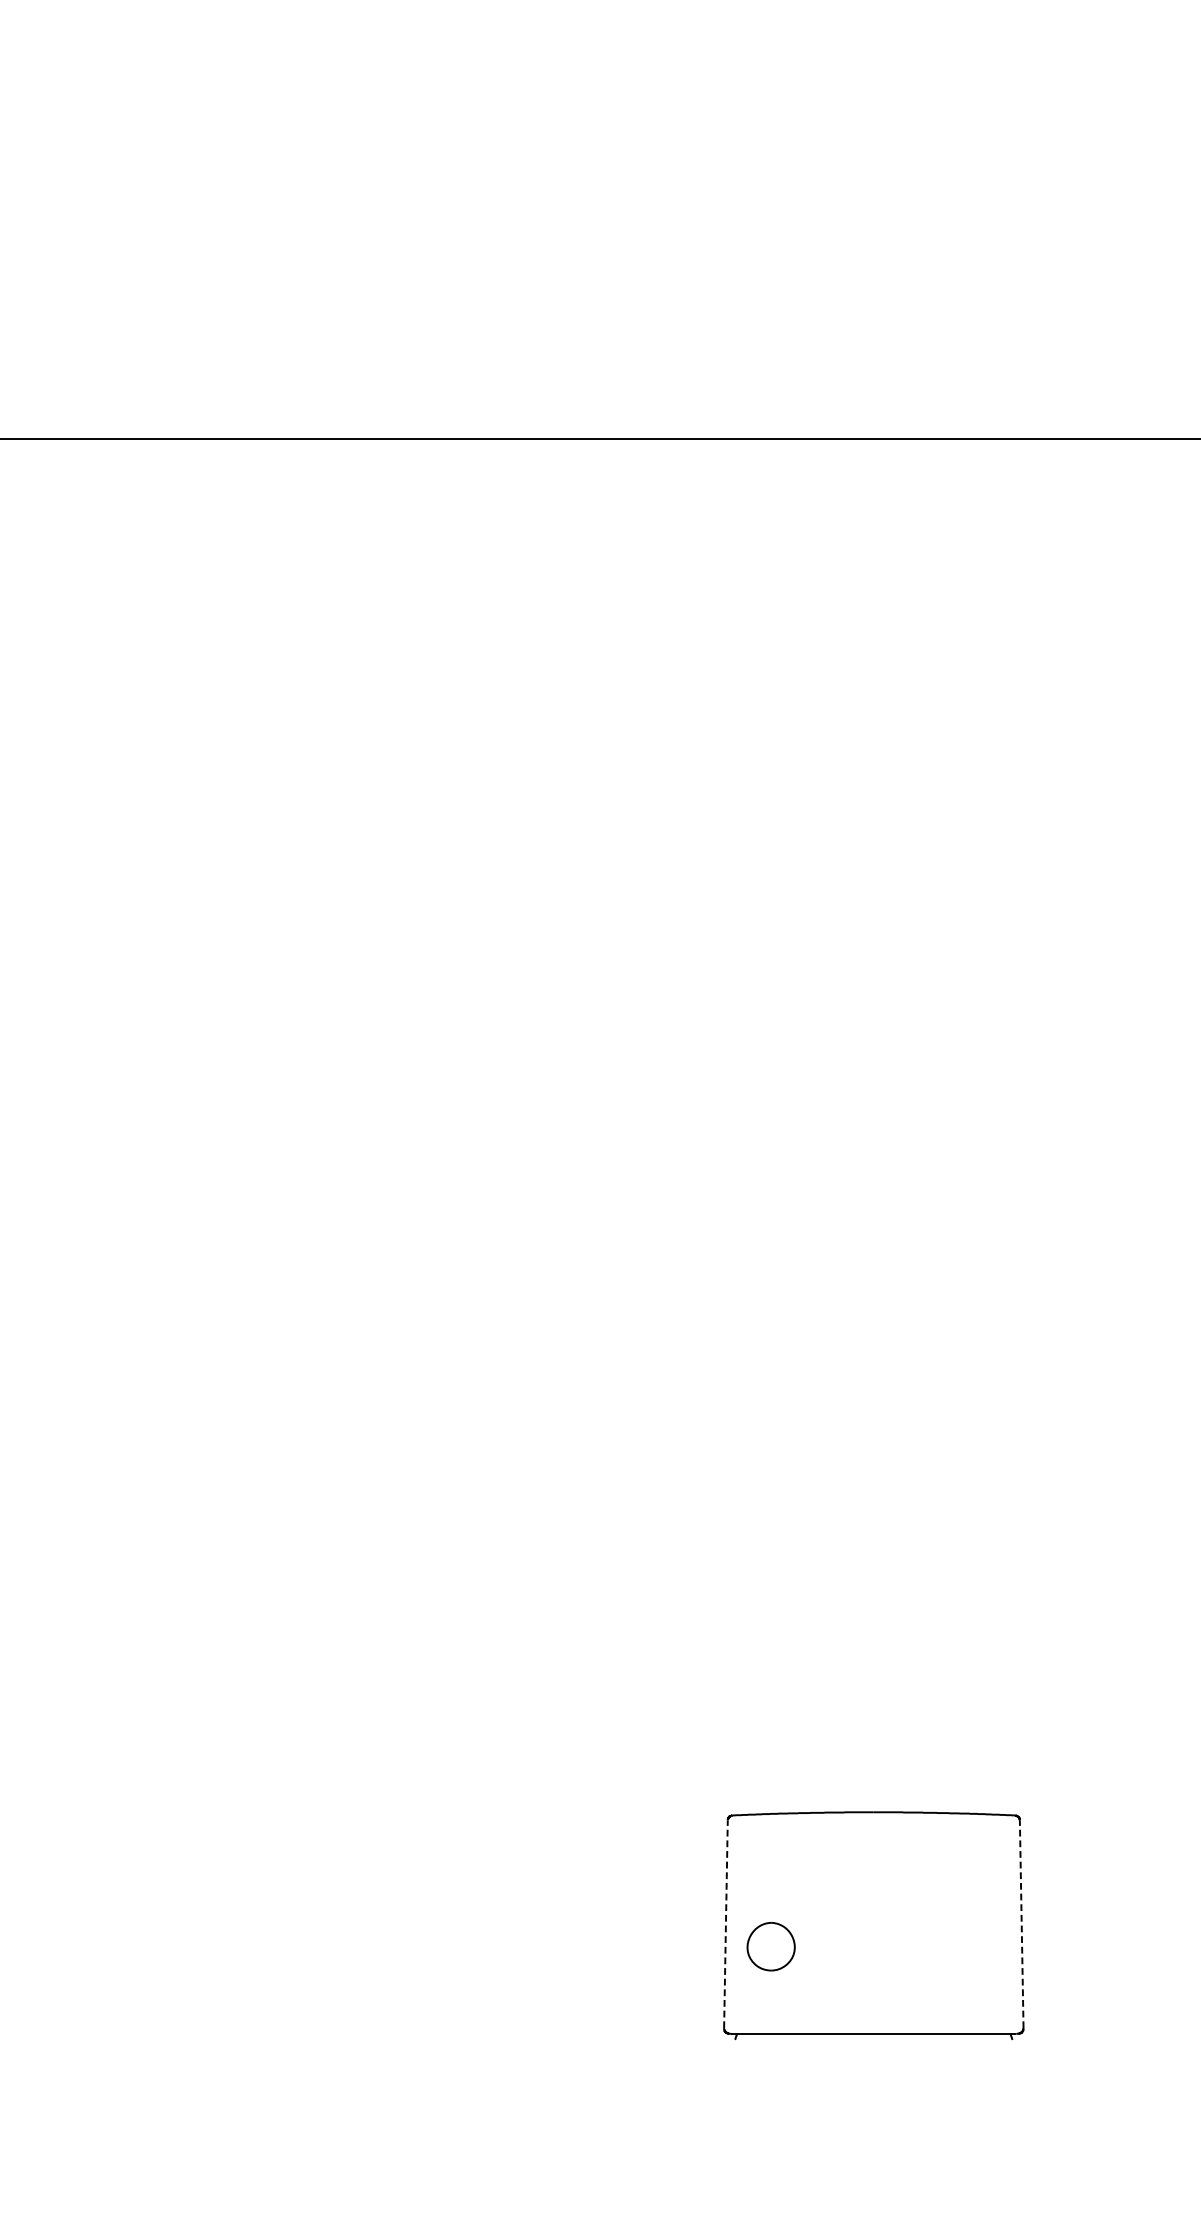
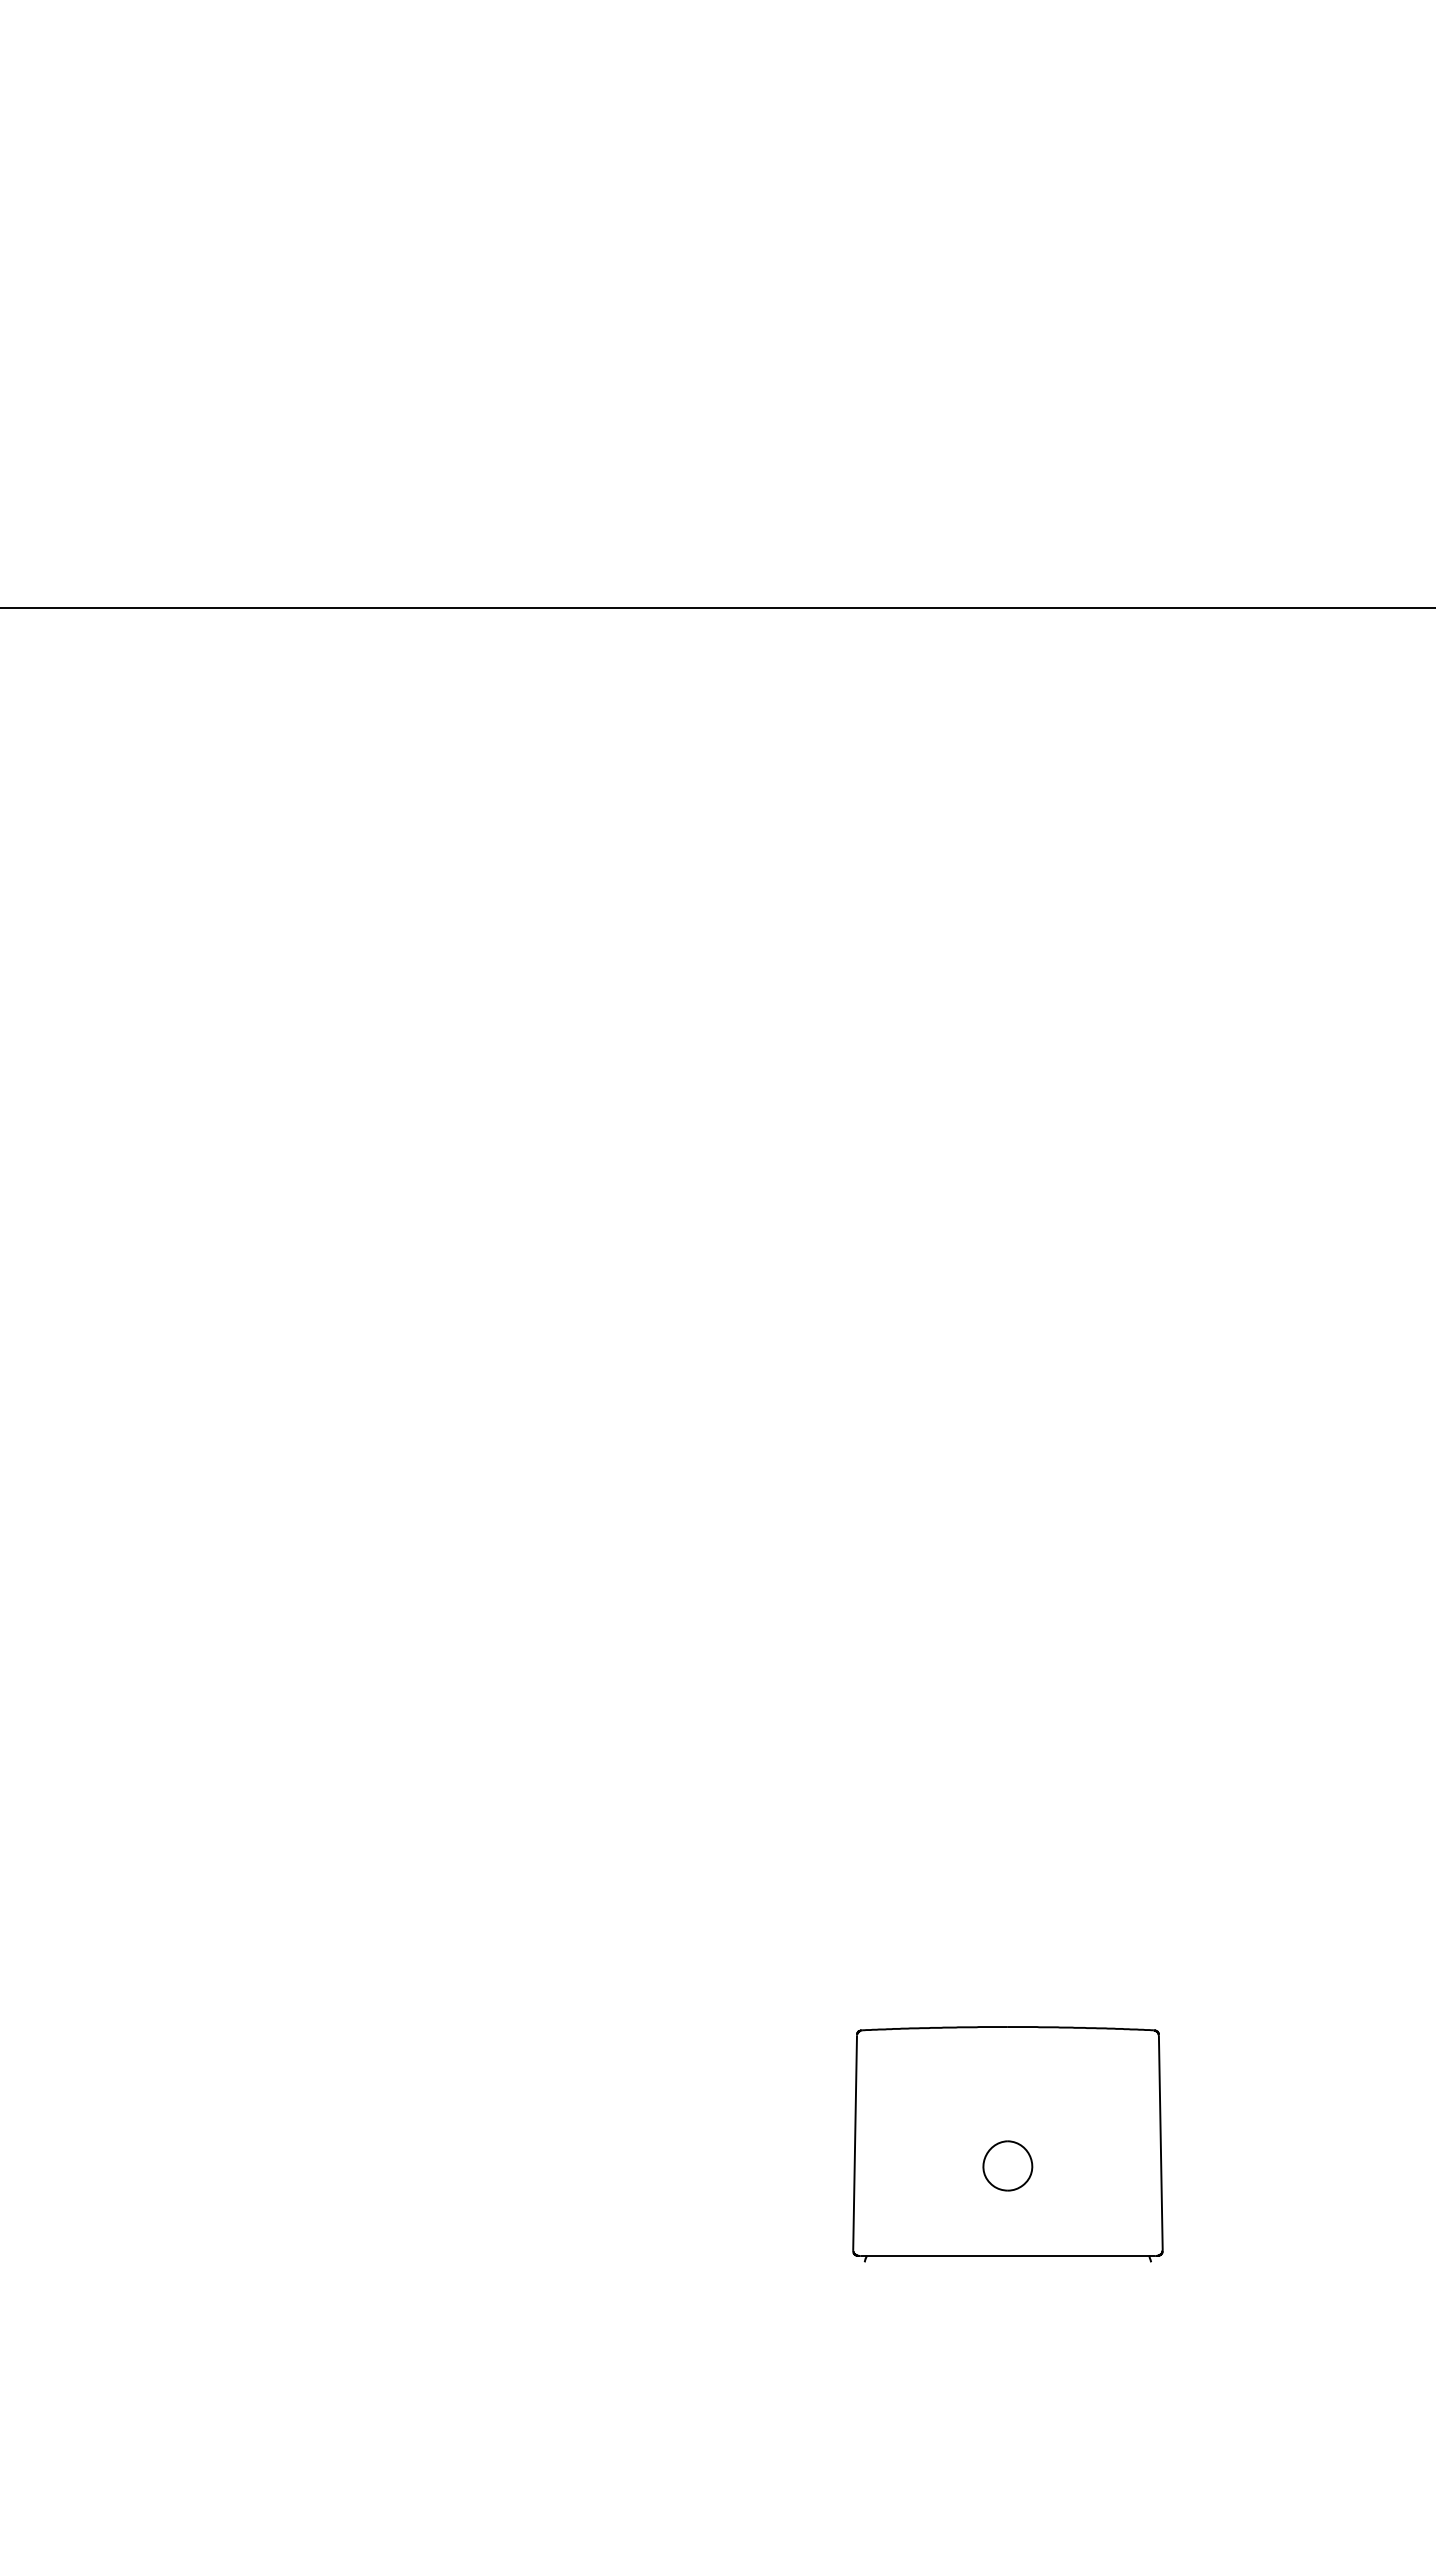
line: (726, 1924) -> (855, 2142), dashed -> solid
line: (1021, 1924) -> (1160, 2142), dashed -> solid
part: (770, 1946) -> (1007, 2165), moved

